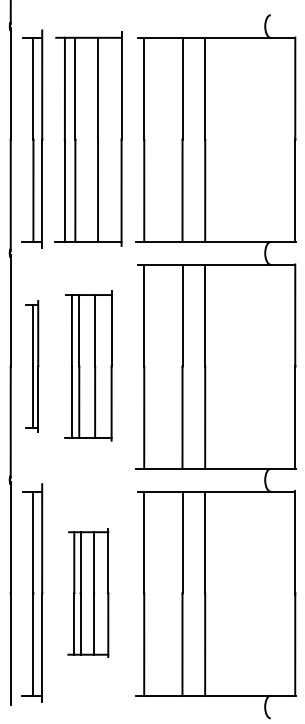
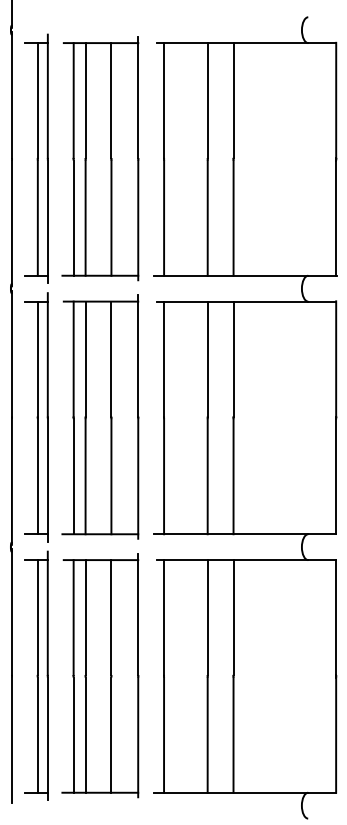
part: (88, 365) -> (100, 416), size x1.43
part: (32, 366) -> (36, 417), size x1.67
part: (88, 592) -> (100, 675), size x1.67

